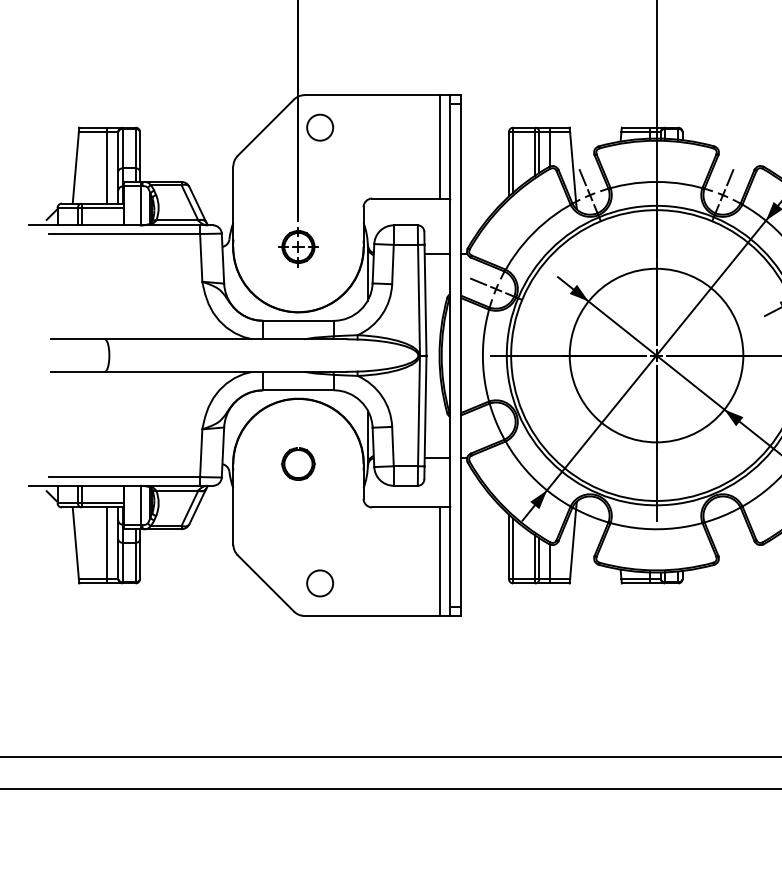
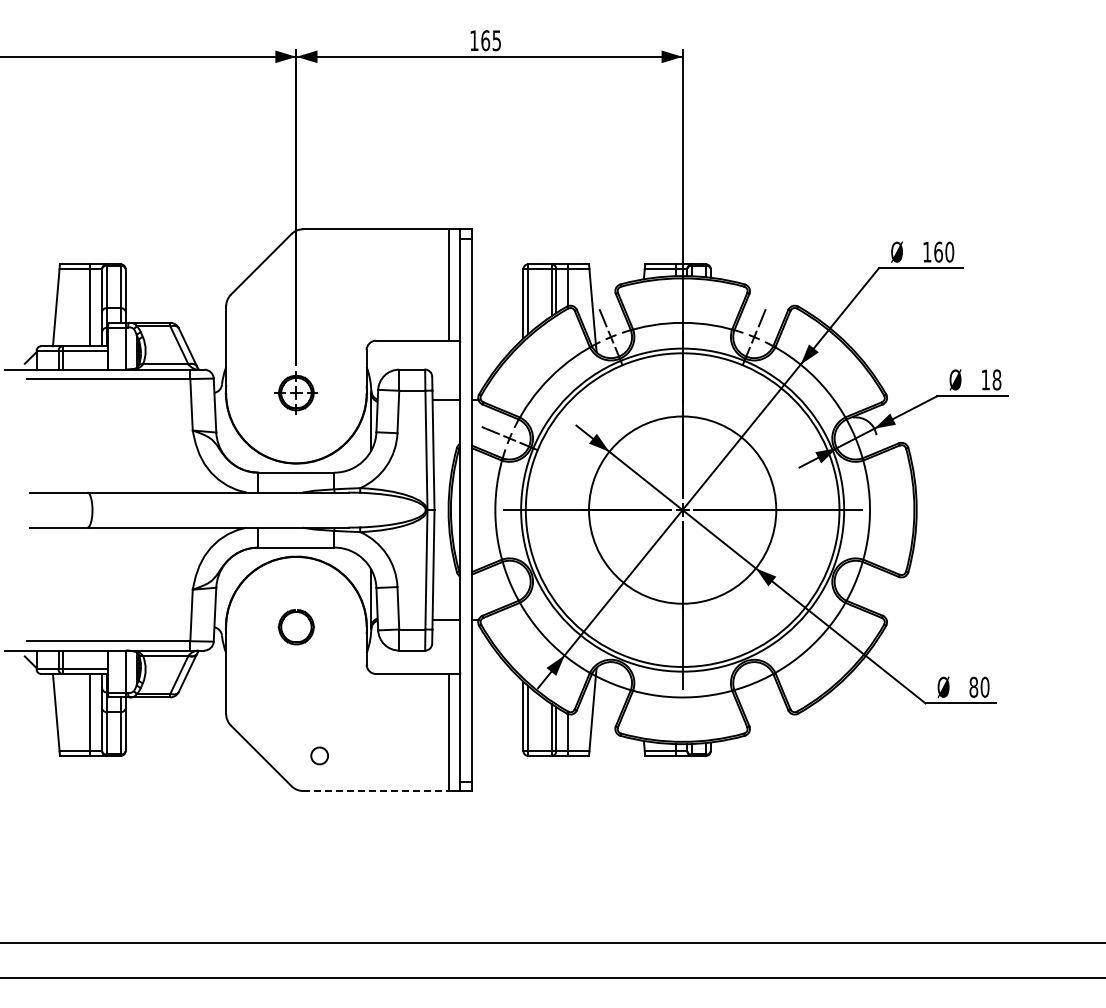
circle: (319, 127) -> (319, 264), removed
circle: (319, 583) -> (319, 755), size x0.6
line: (371, 616) -> (375, 791), solid -> dashed

